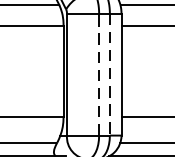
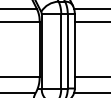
line: (99, 72) -> (61, 50), dashed -> solid
line: (109, 74) -> (67, 51), dashed -> solid

